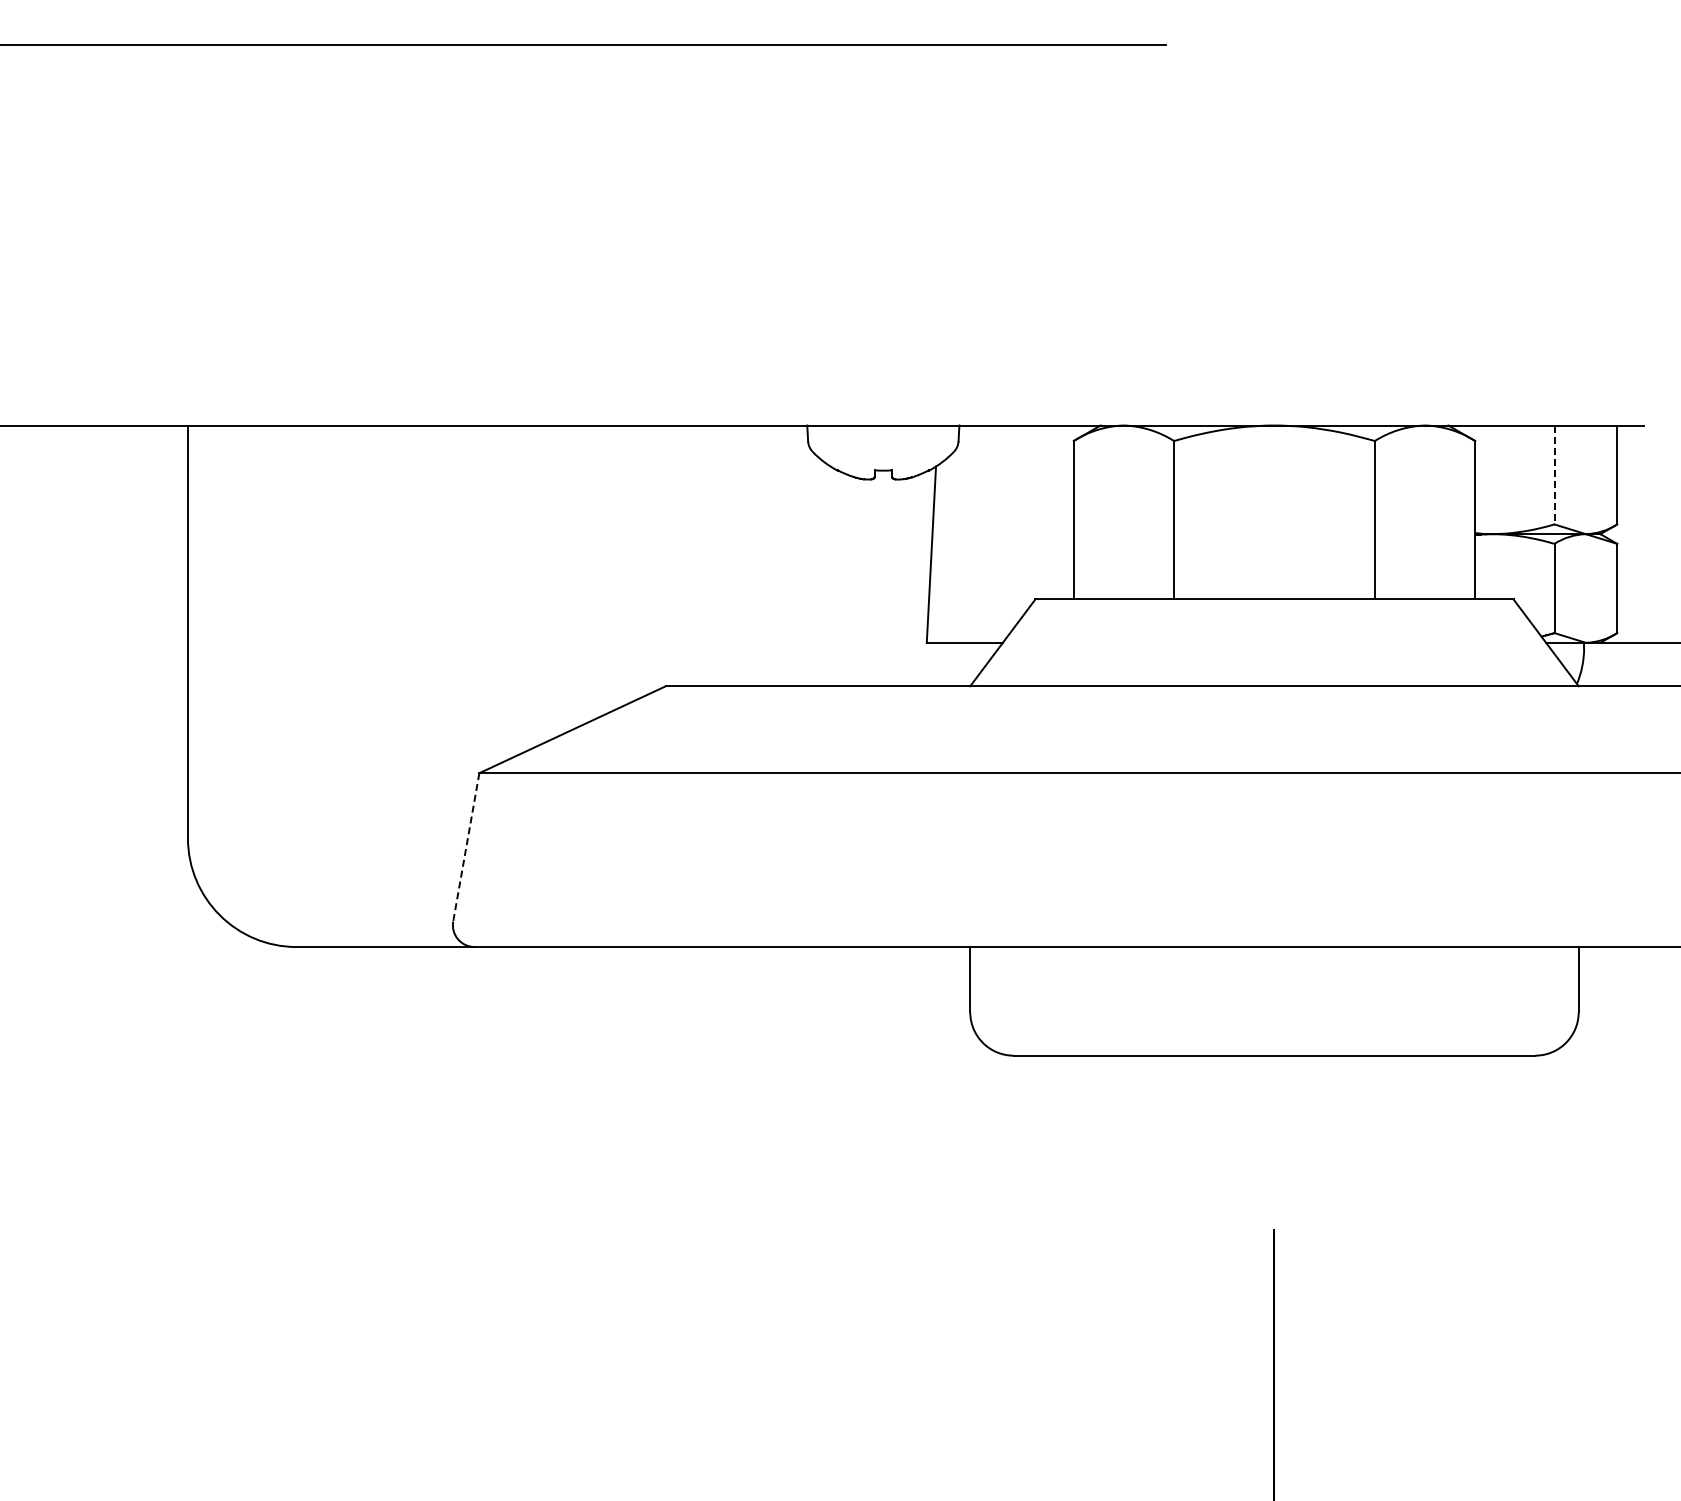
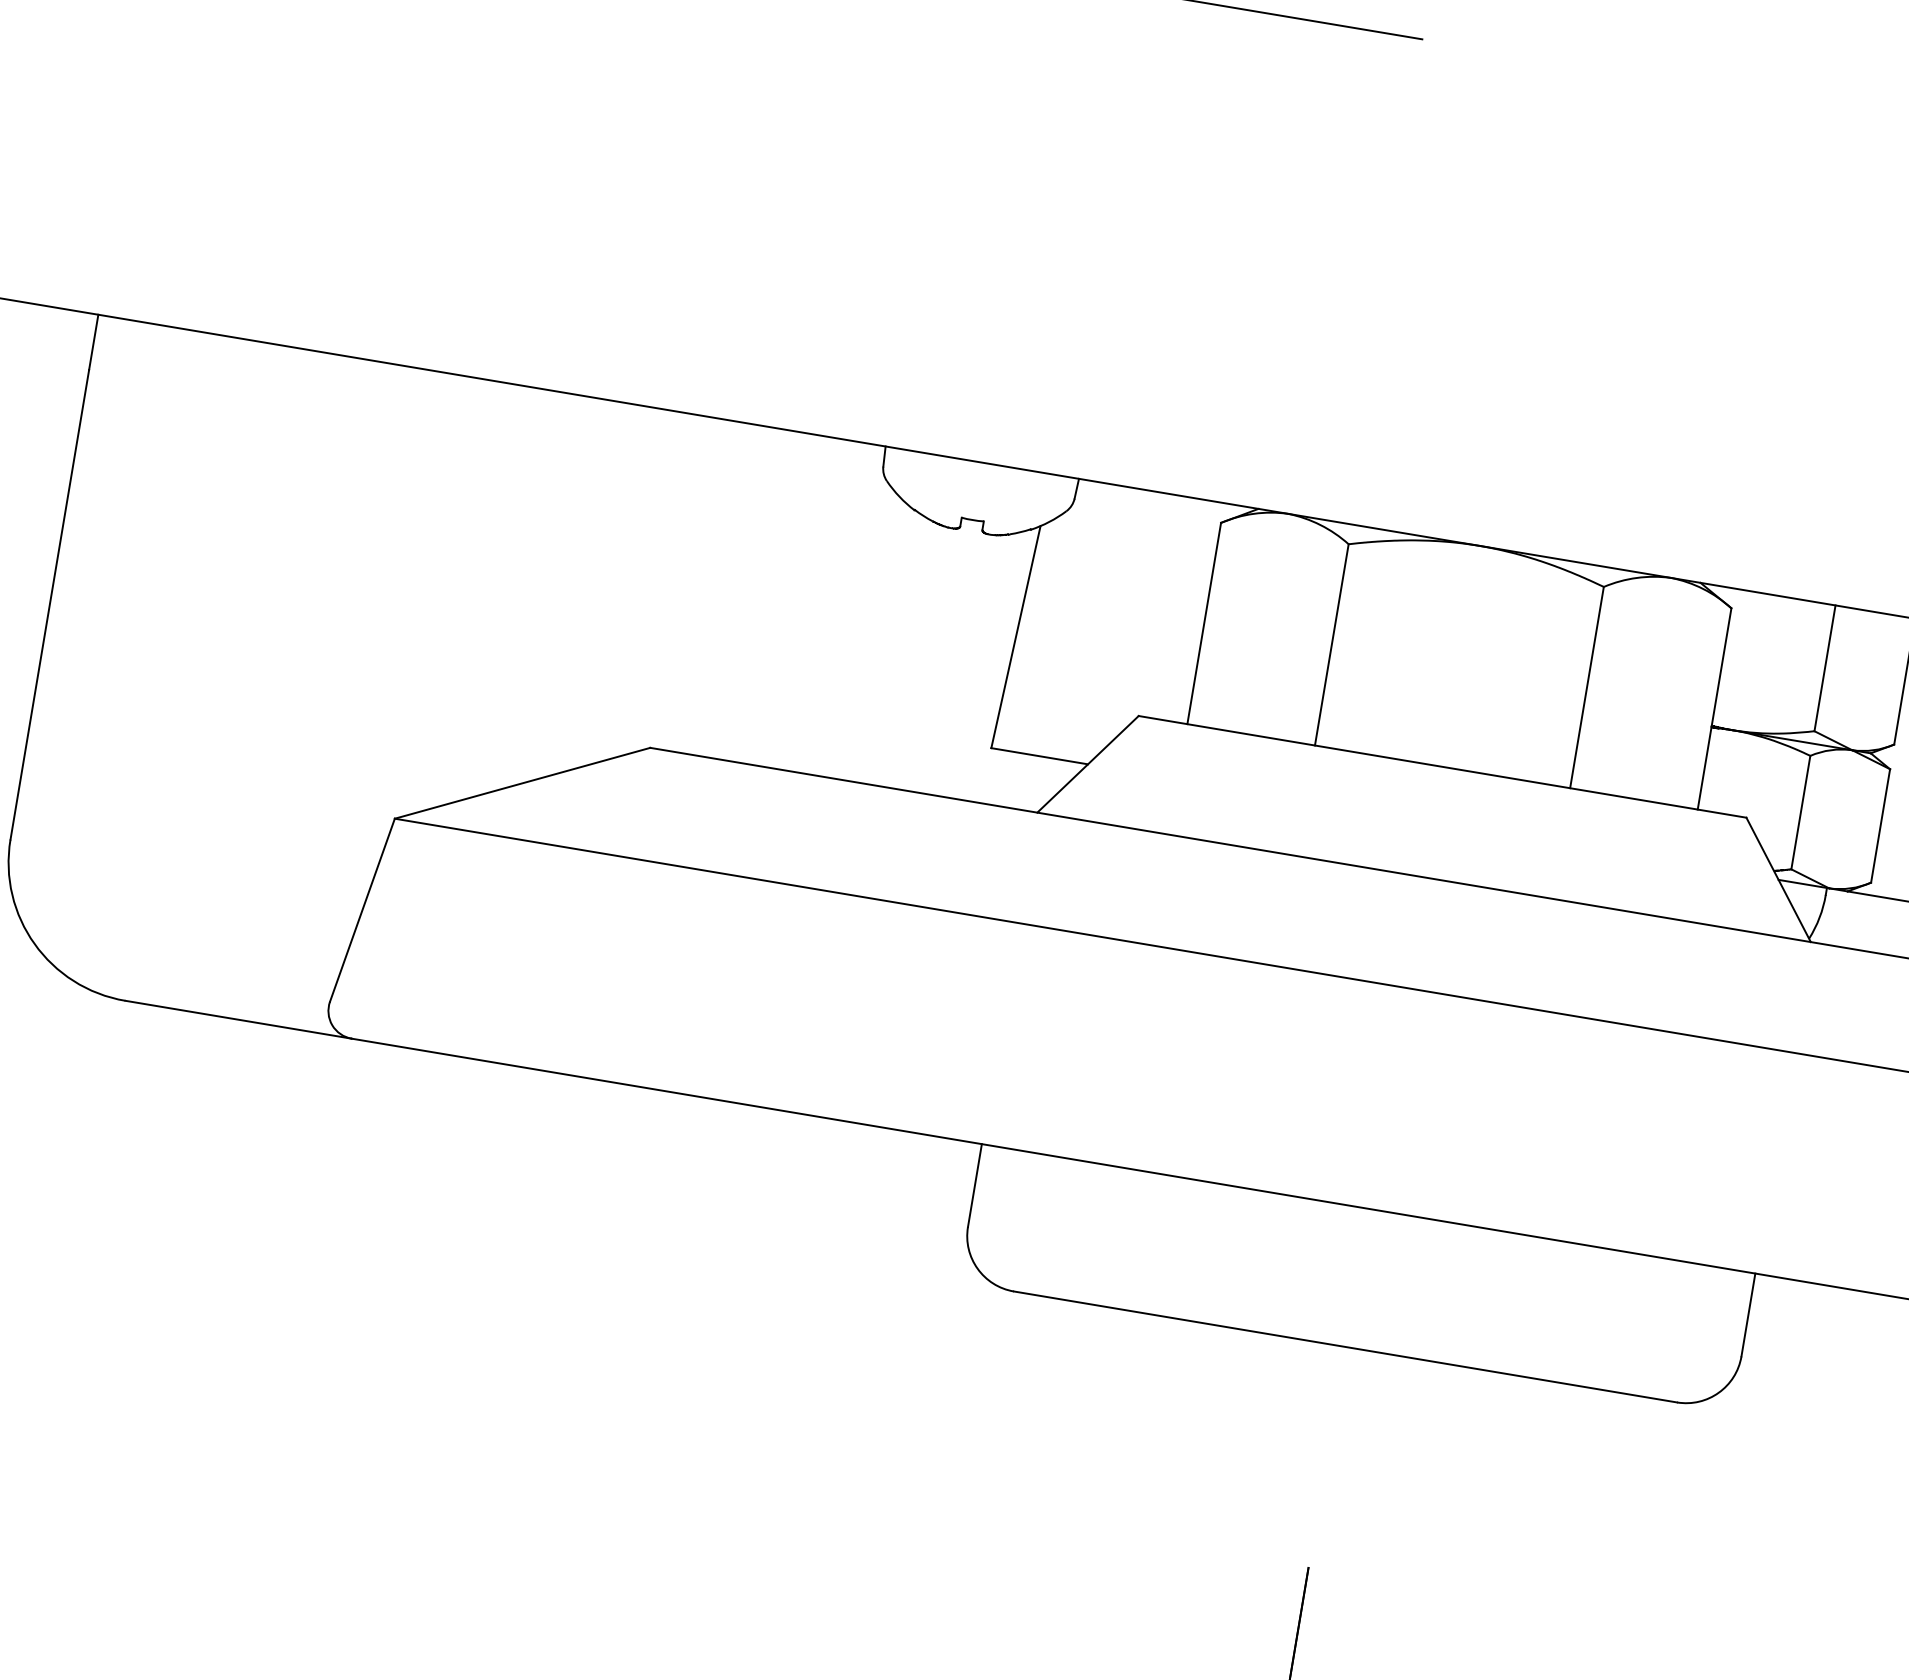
line: (1554, 475) -> (1824, 668), dashed -> solid
line: (466, 847) -> (362, 910), dashed -> solid

